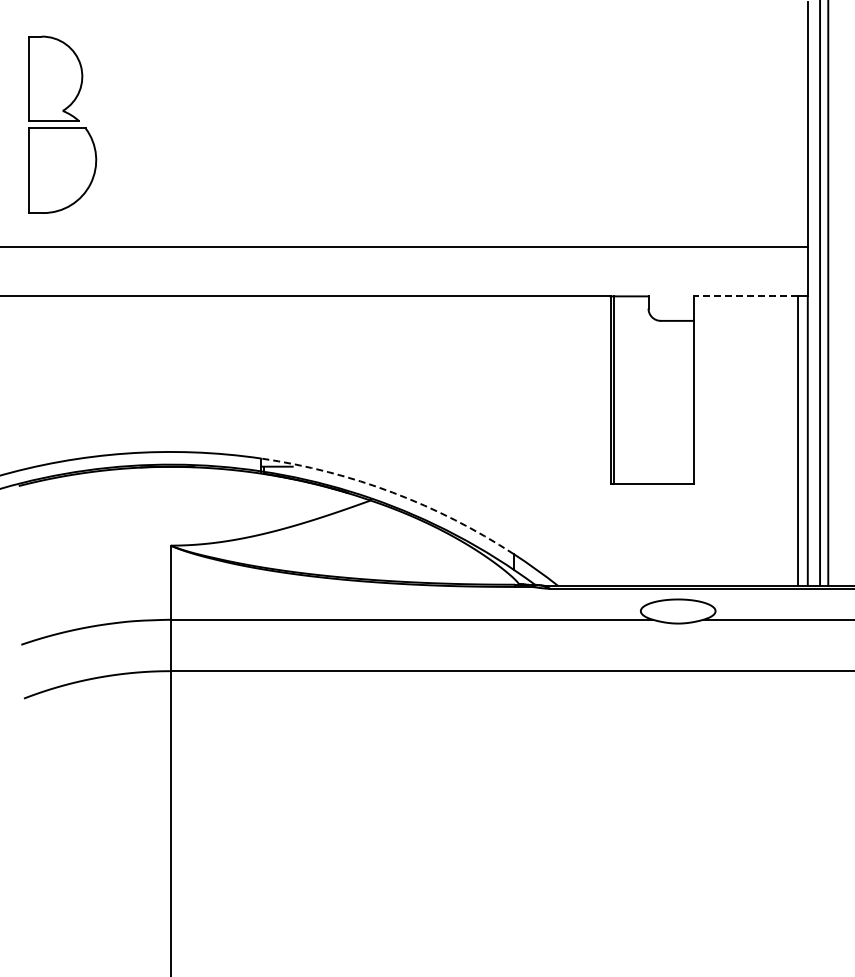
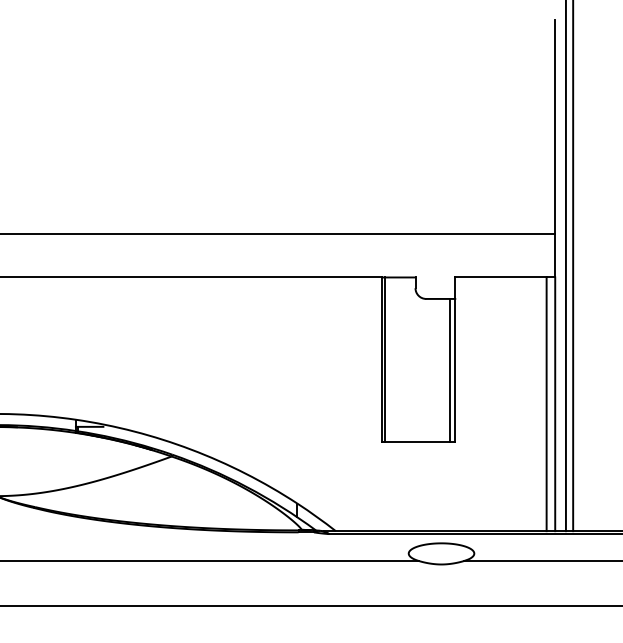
line: (745, 296) -> (500, 277), dashed -> solid
line: (687, 401) -> (449, 369), added
arc: (392, 492) -> (190, 449), dashed -> solid

